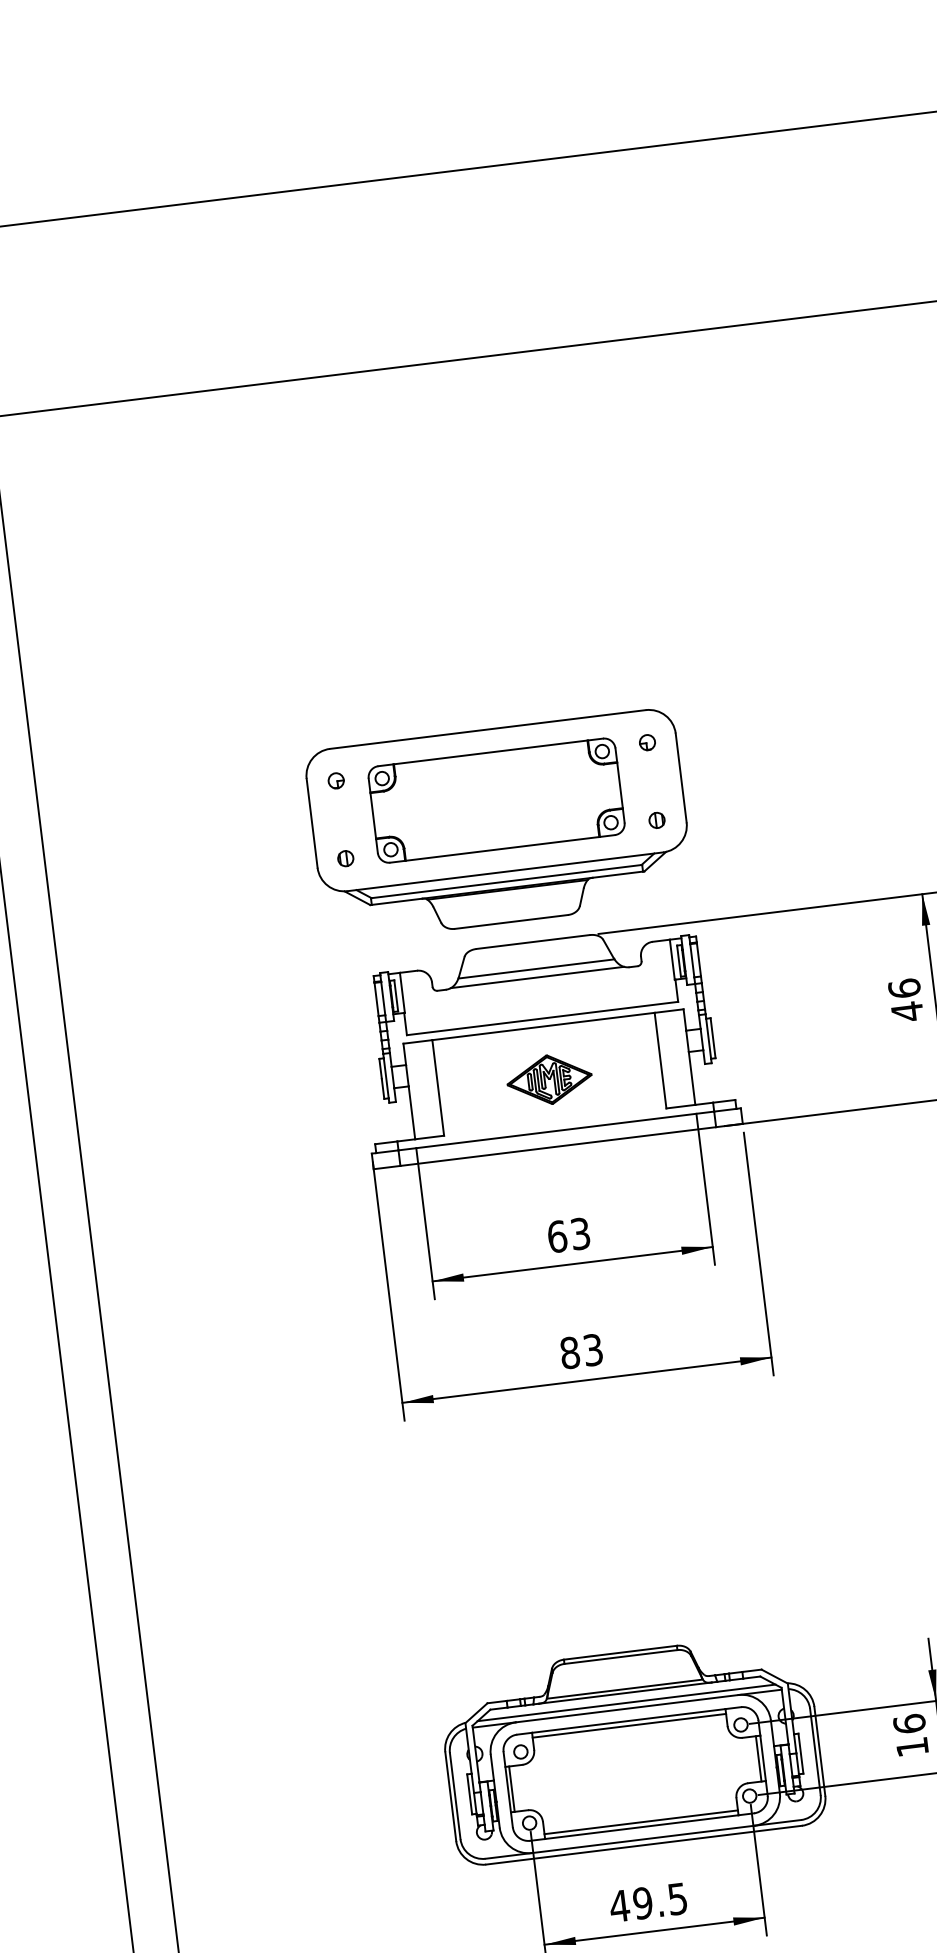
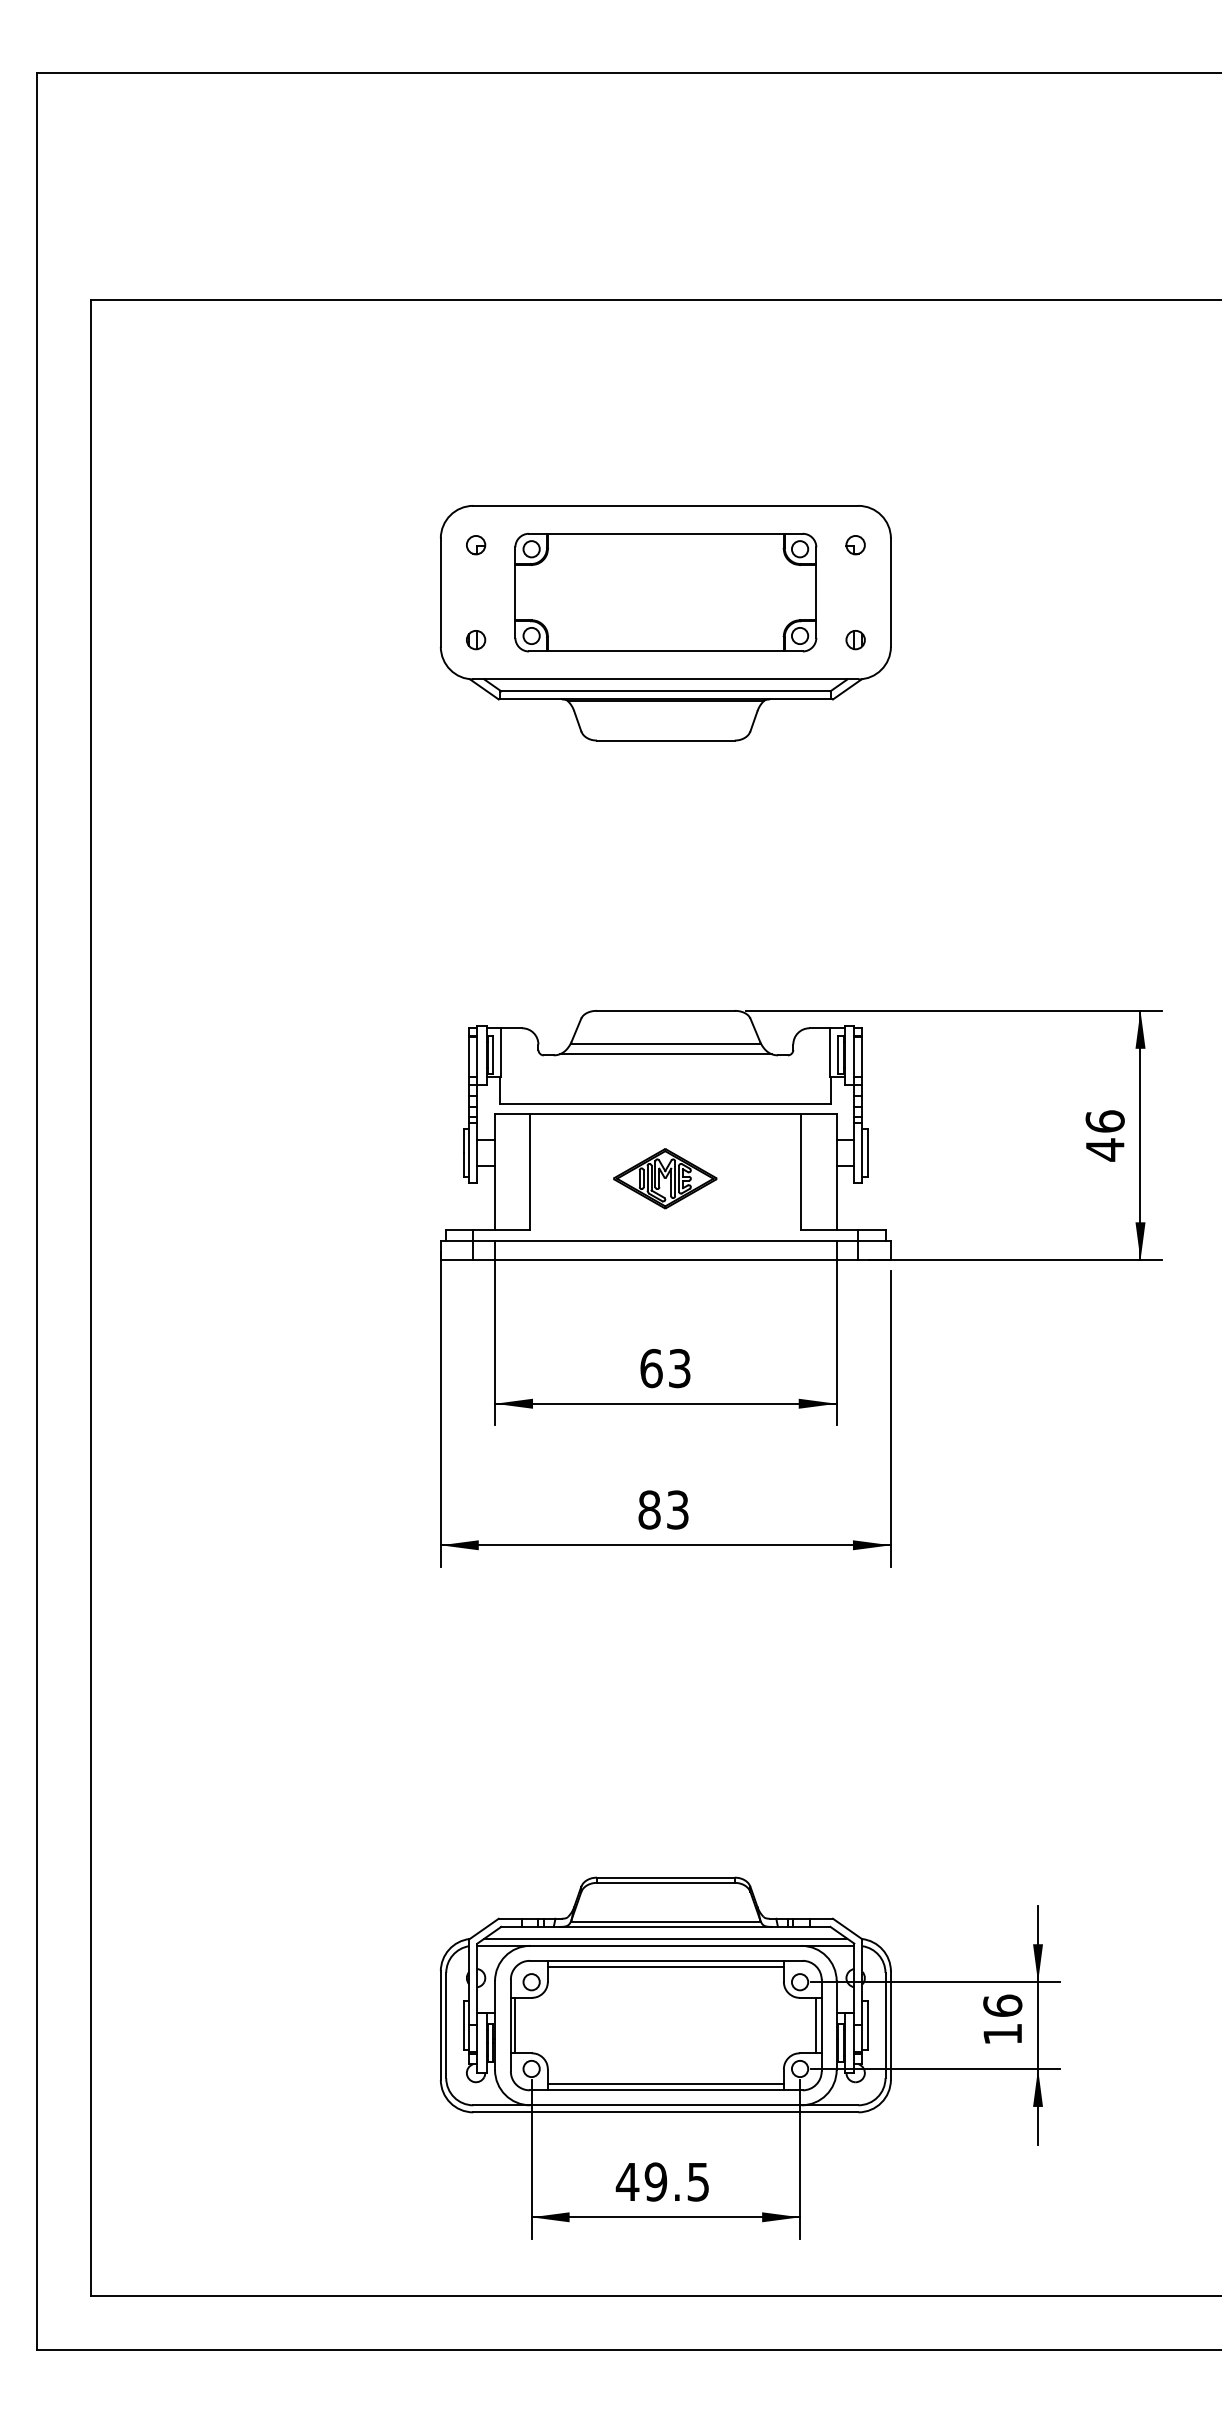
part: (499, 826) -> (665, 623), moved

